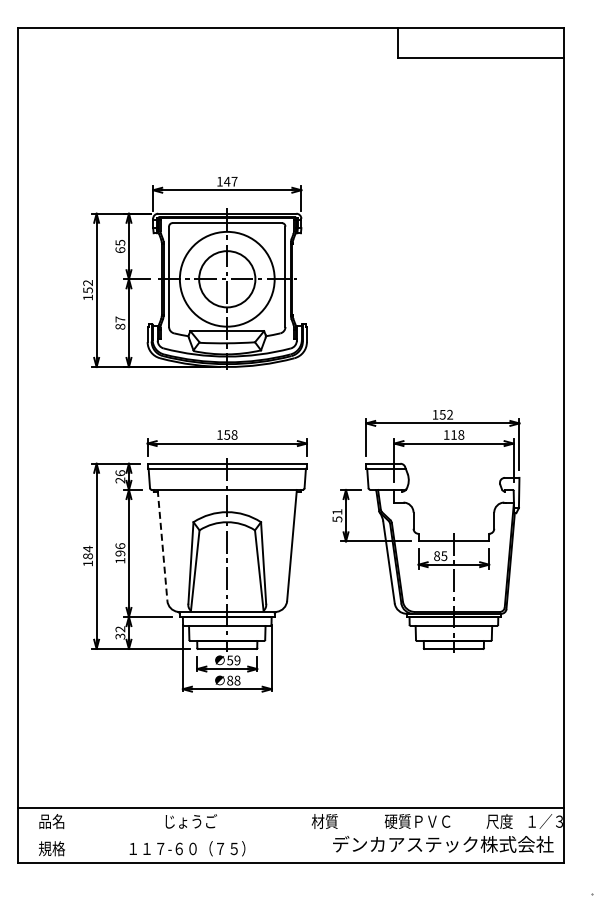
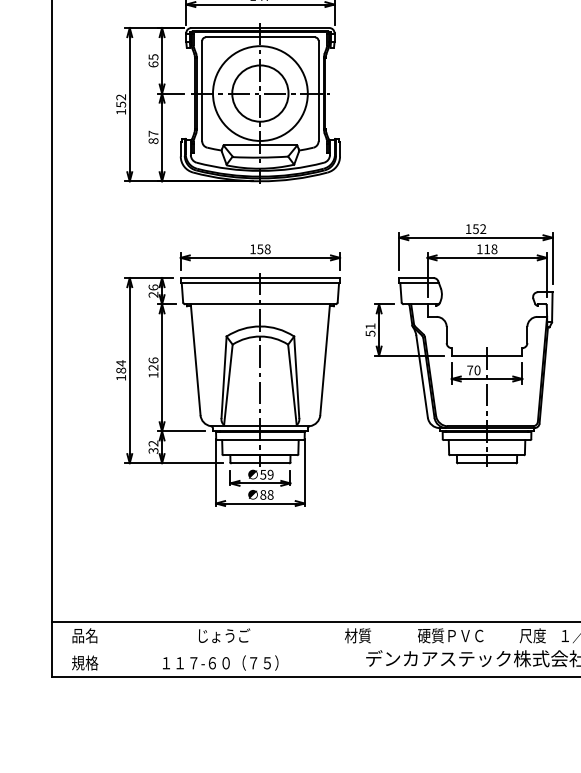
line: (162, 545) -> (195, 359), dashed -> solid
text: (120, 553) -> (153, 367), 196 -> 126
text: (440, 556) -> (473, 370), 85 -> 70

